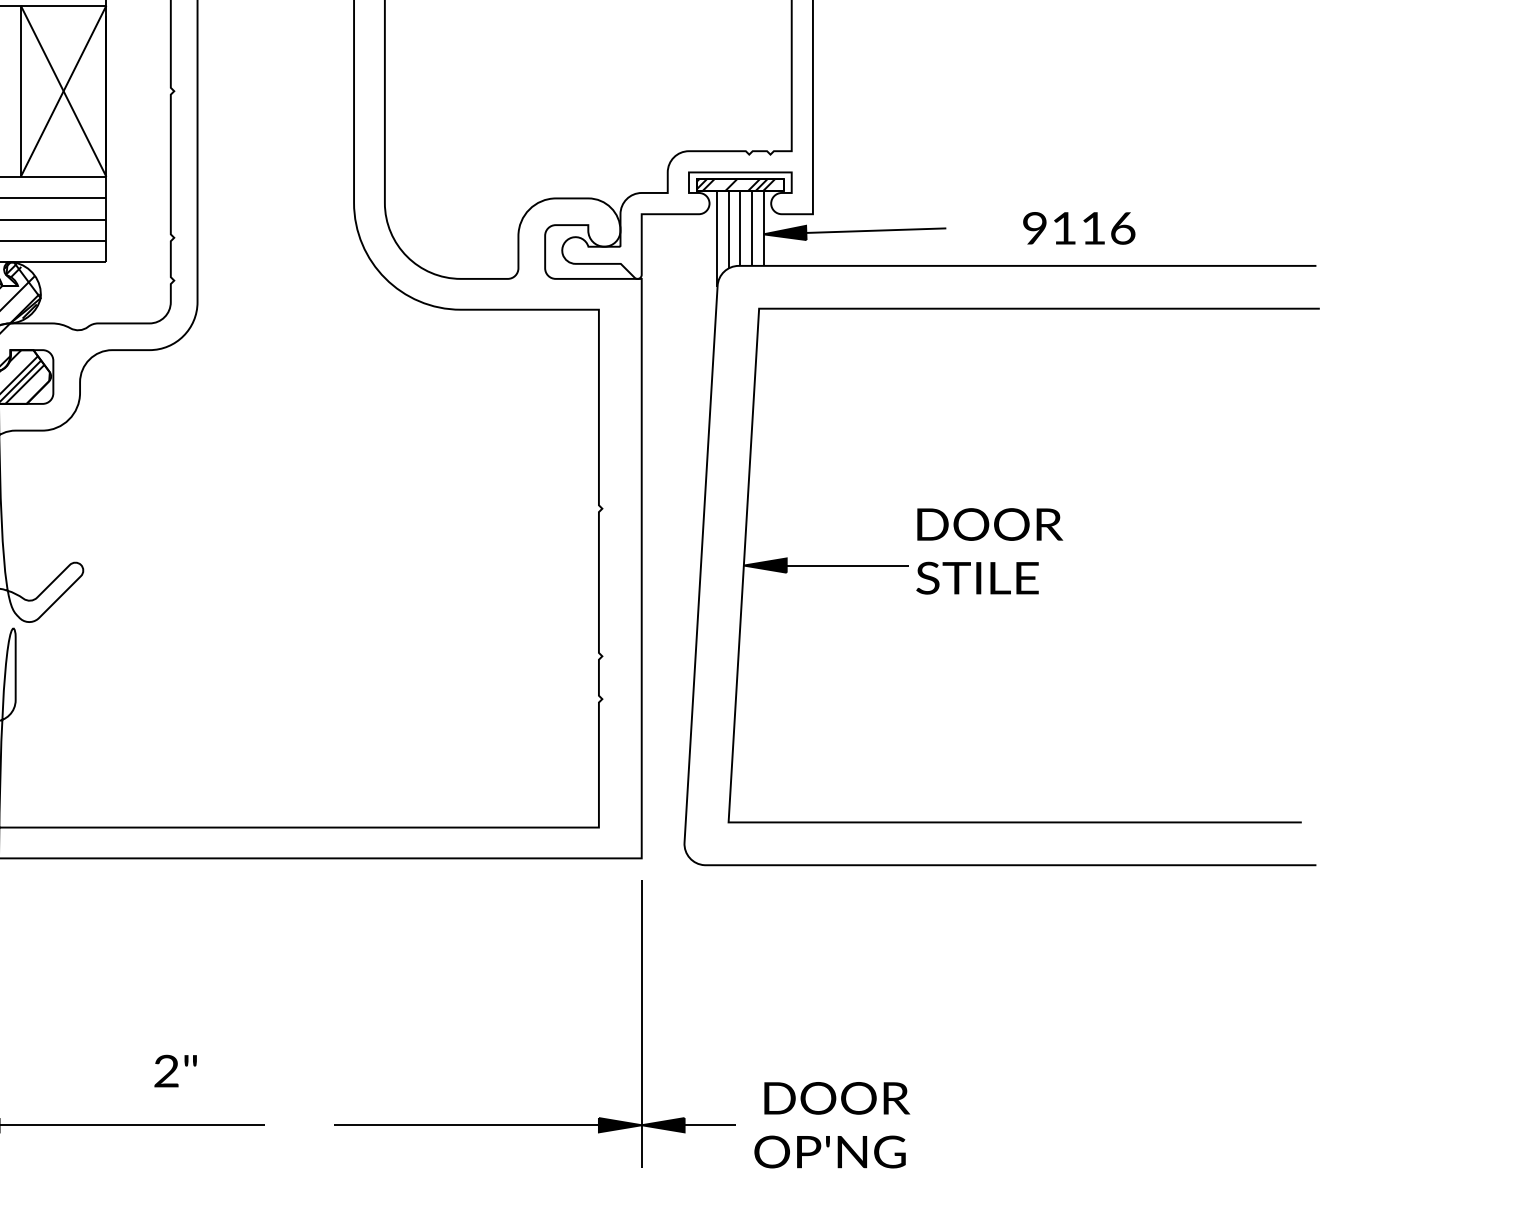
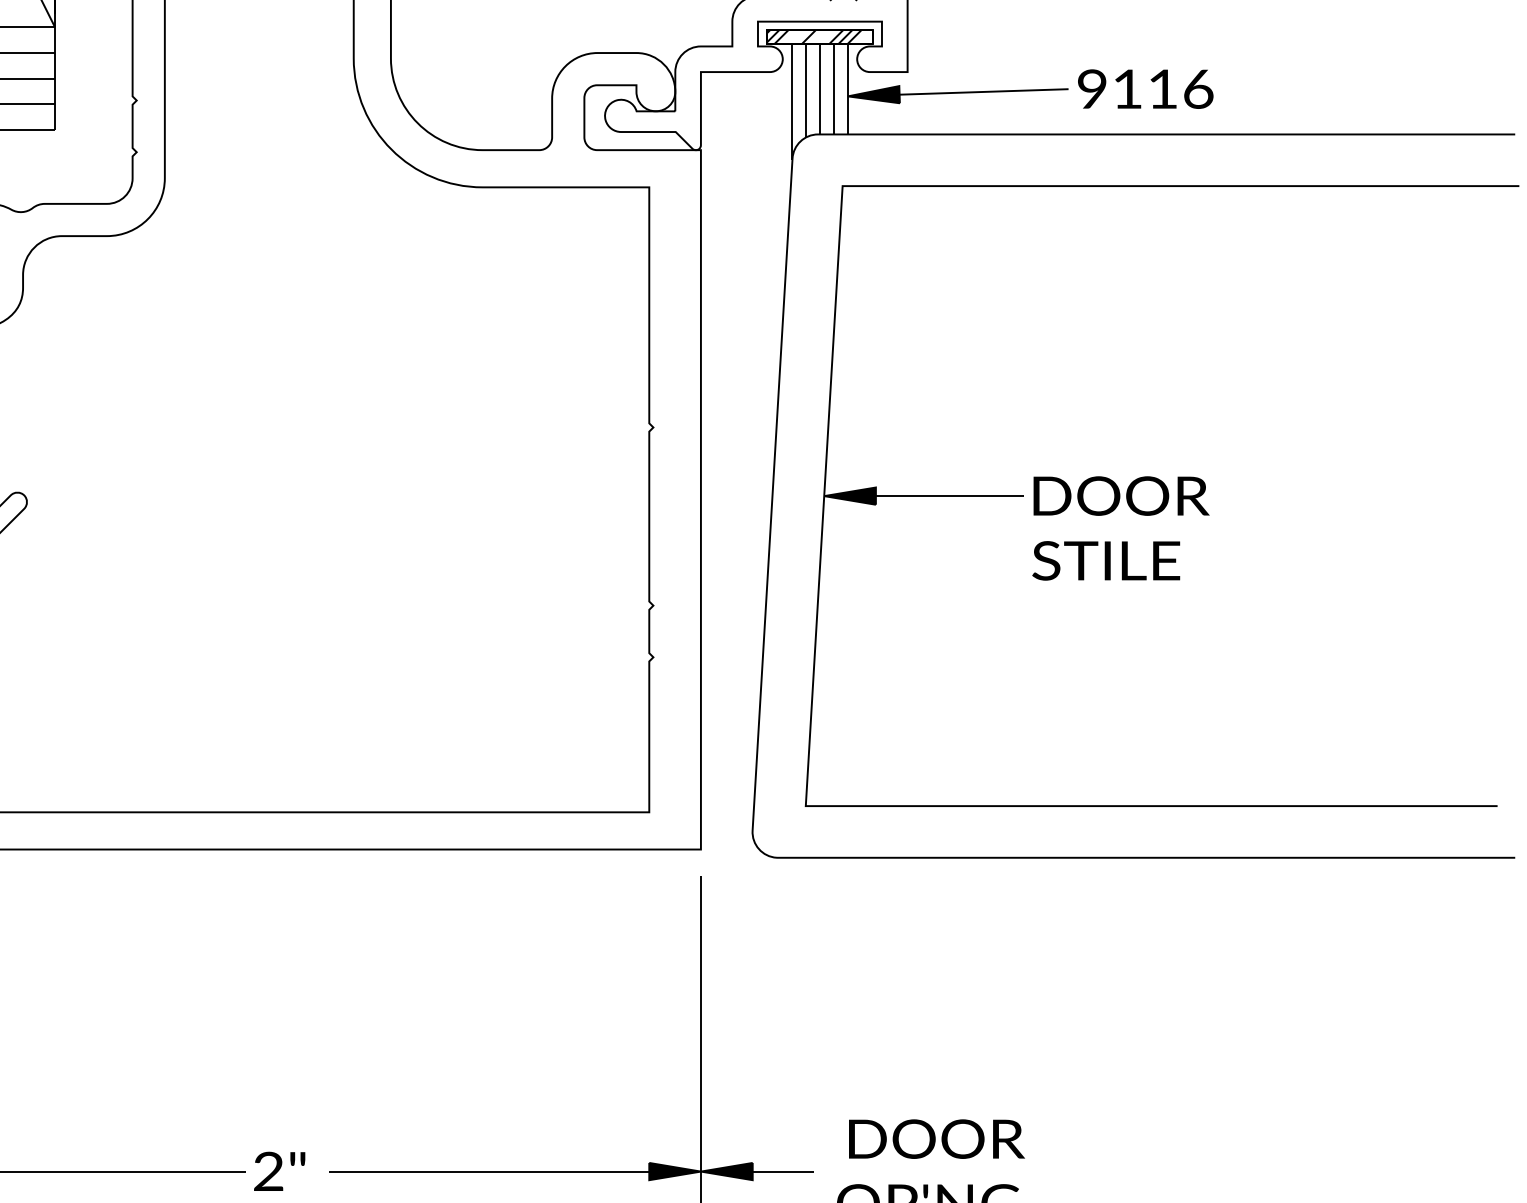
text: (1079, 228) -> (1146, 89), moved
text: (989, 551) -> (1120, 528), moved
text: (175, 1070) -> (279, 1170), moved

